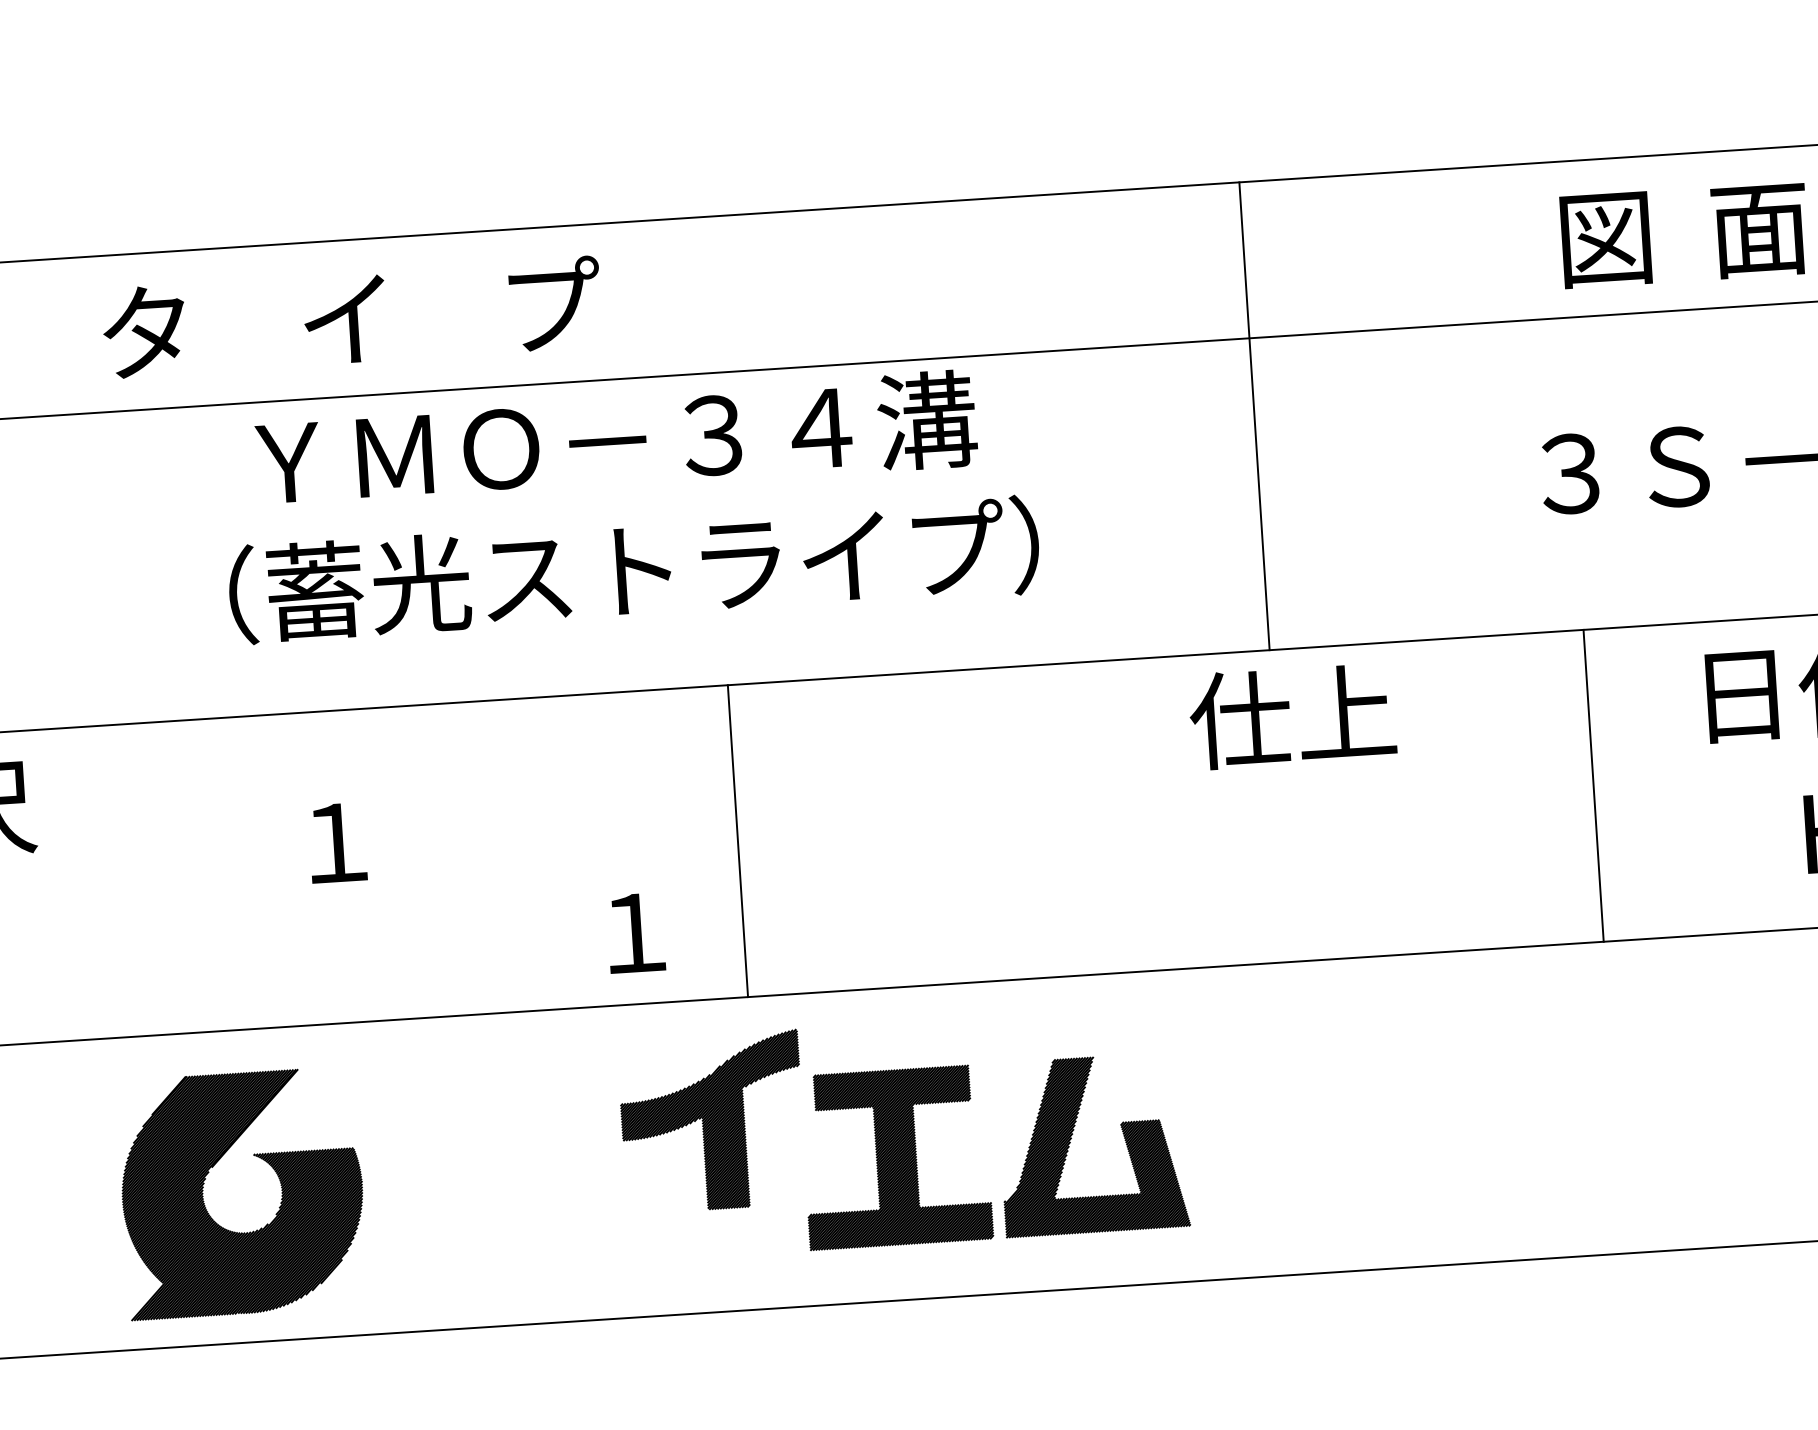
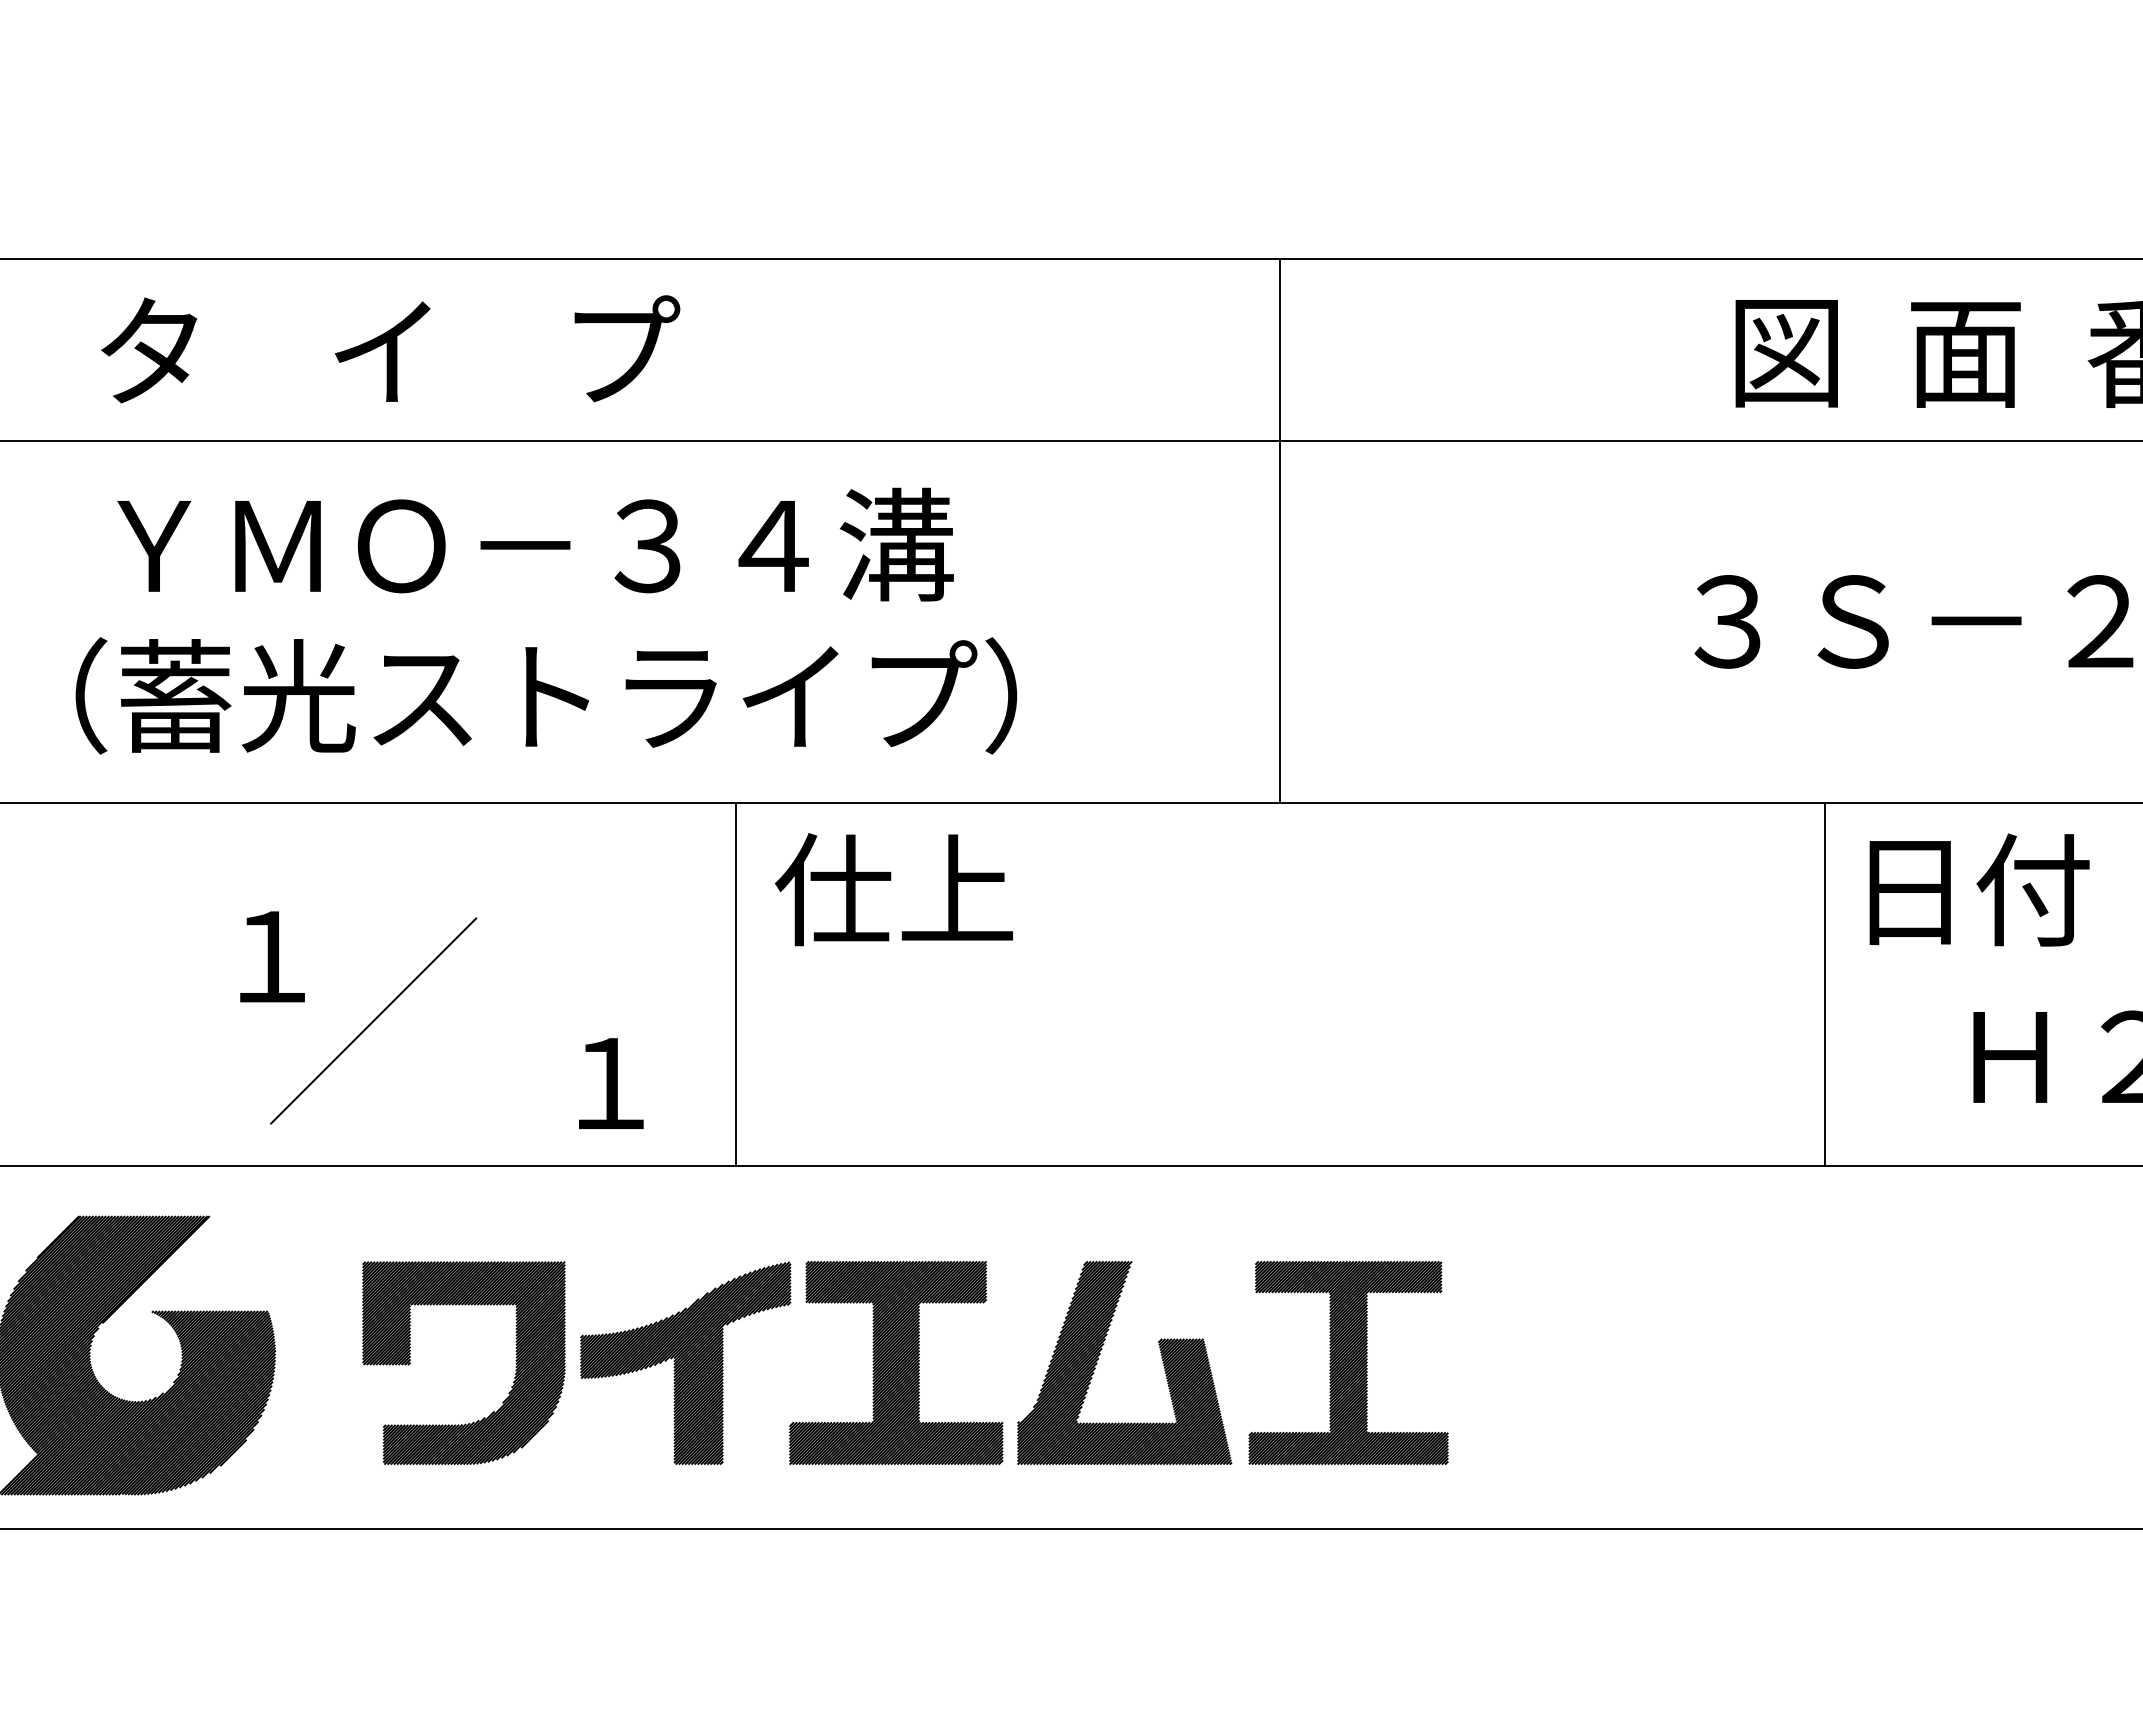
text: (351, 317) -> (390, 349), moved
line: (1254, 416) -> (1280, 531), moved
text: (630, 505) -> (546, 620), moved
text: (1292, 716) -> (893, 889), moved
line: (1593, 785) -> (1824, 984), moved
line: (427, 892) -> (373, 1020), added
part: (712, 1121) -> (685, 1362), moved
part: (1285, 1131) -> (1348, 1362), added
part: (569, 1179) -> (515, 1363), added

